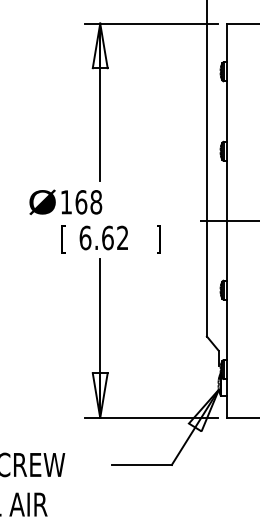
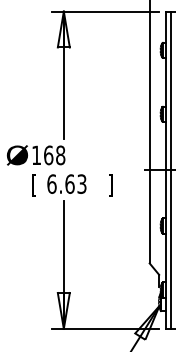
line: (233, 220) -> (171, 170), added
text: (122, 238) -> (81, 184), 6.62 -> 6.63

